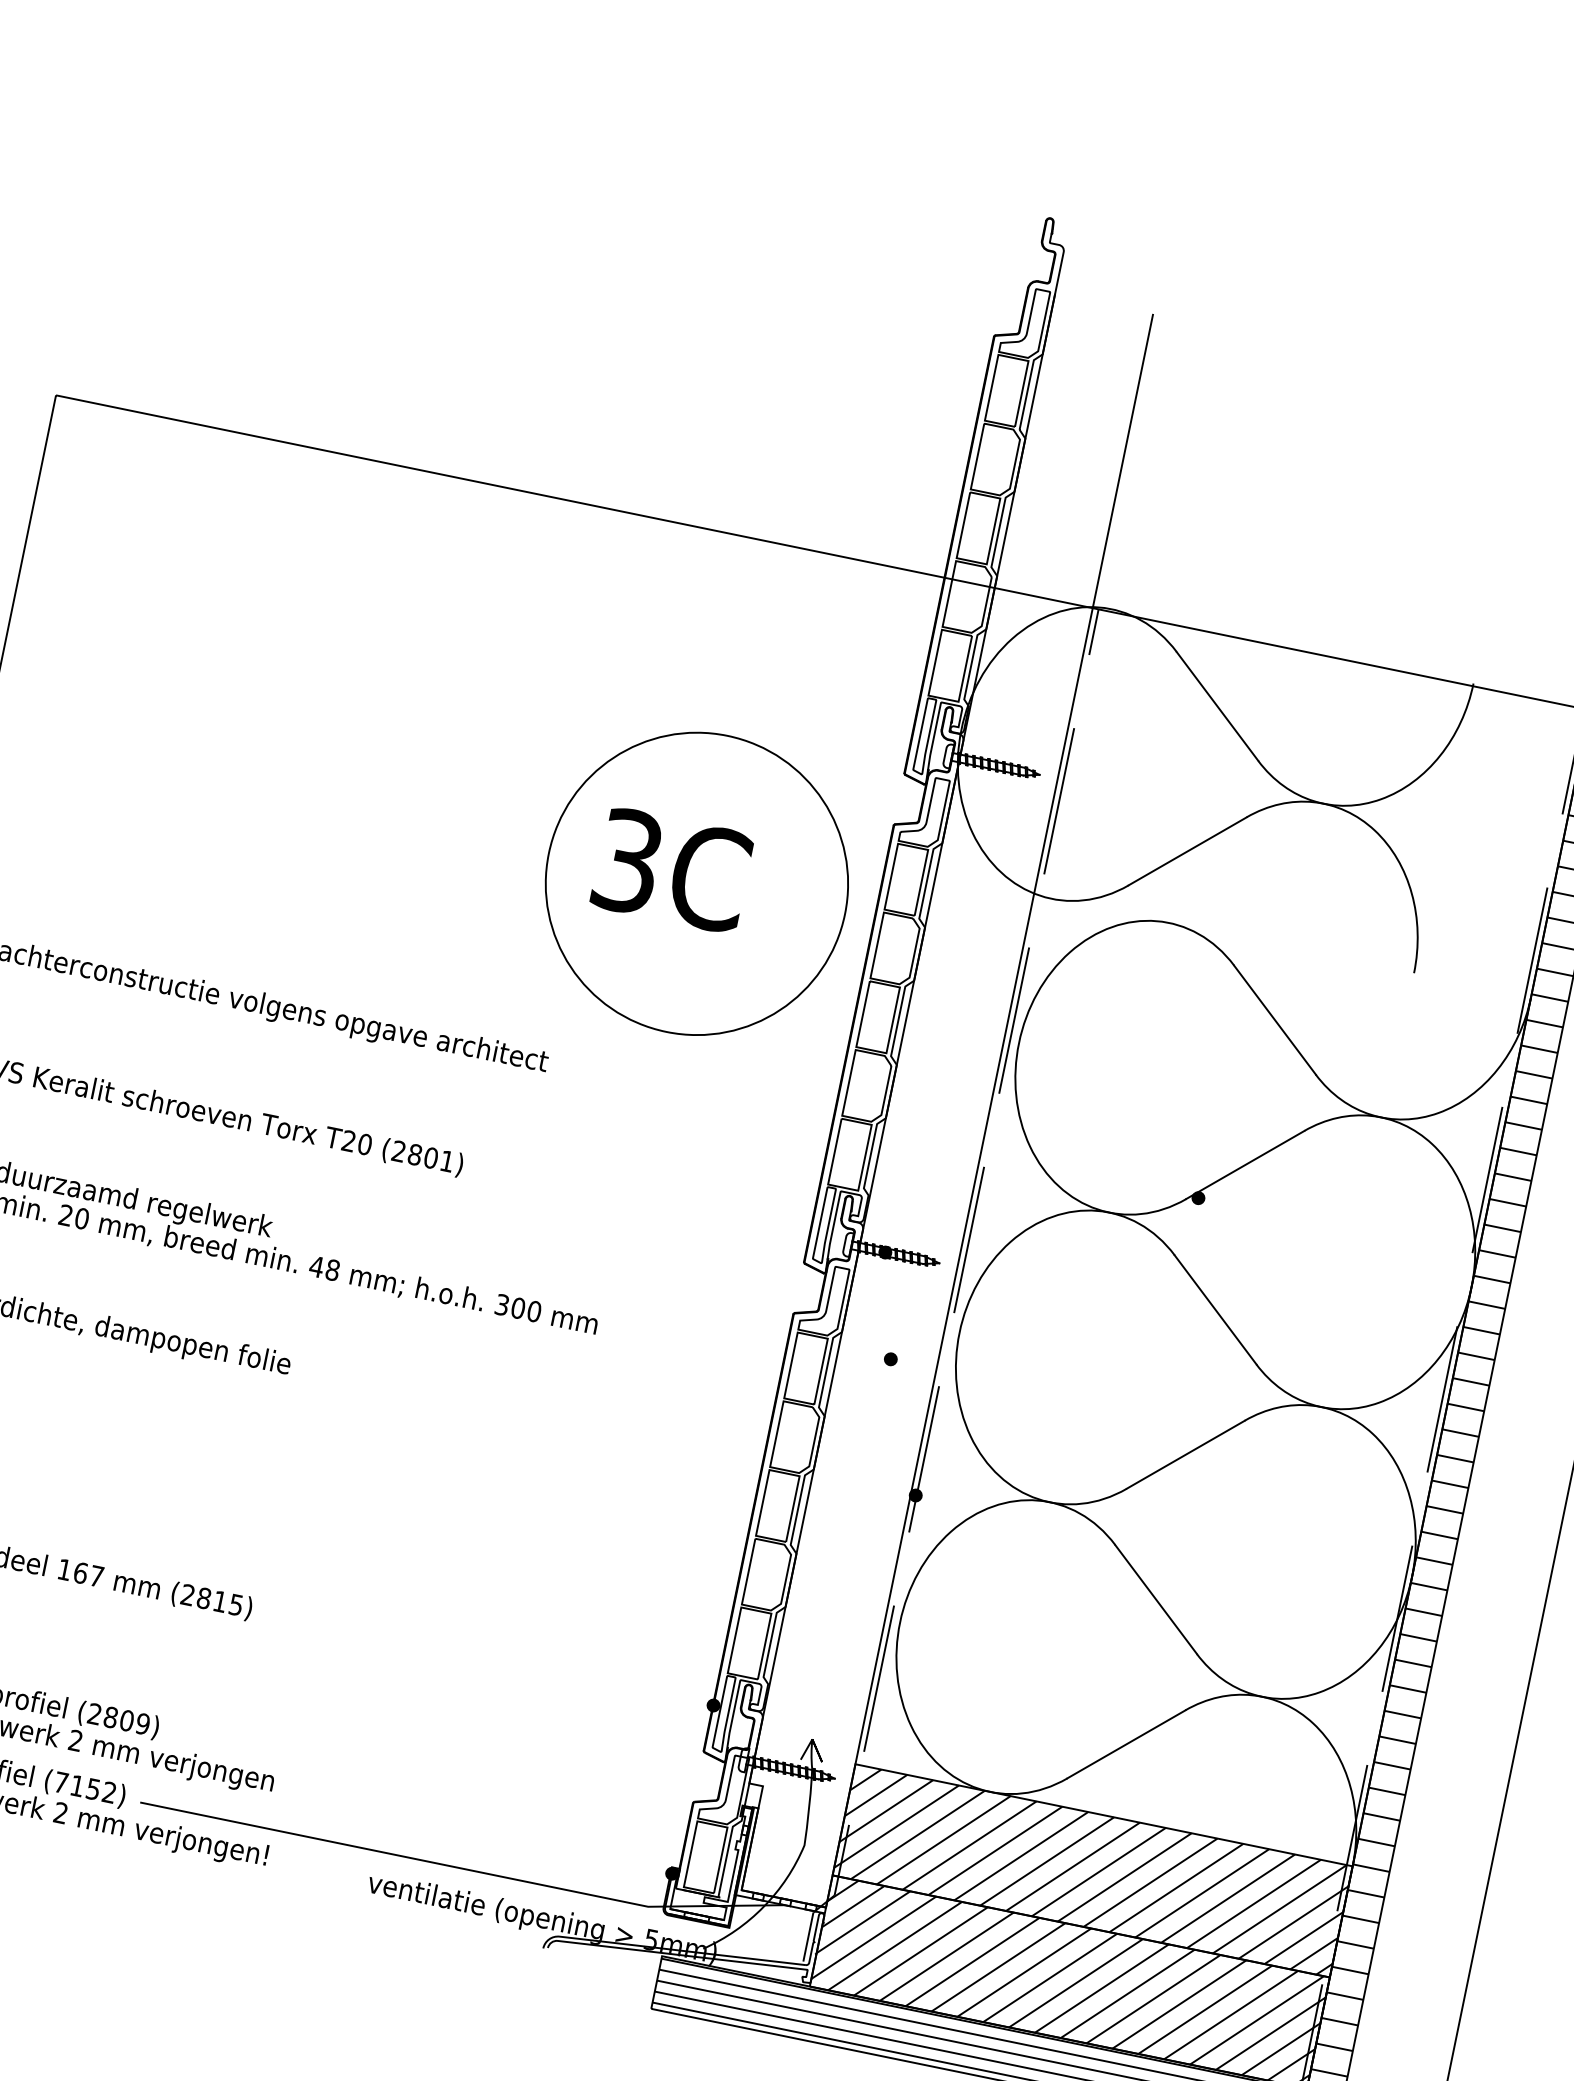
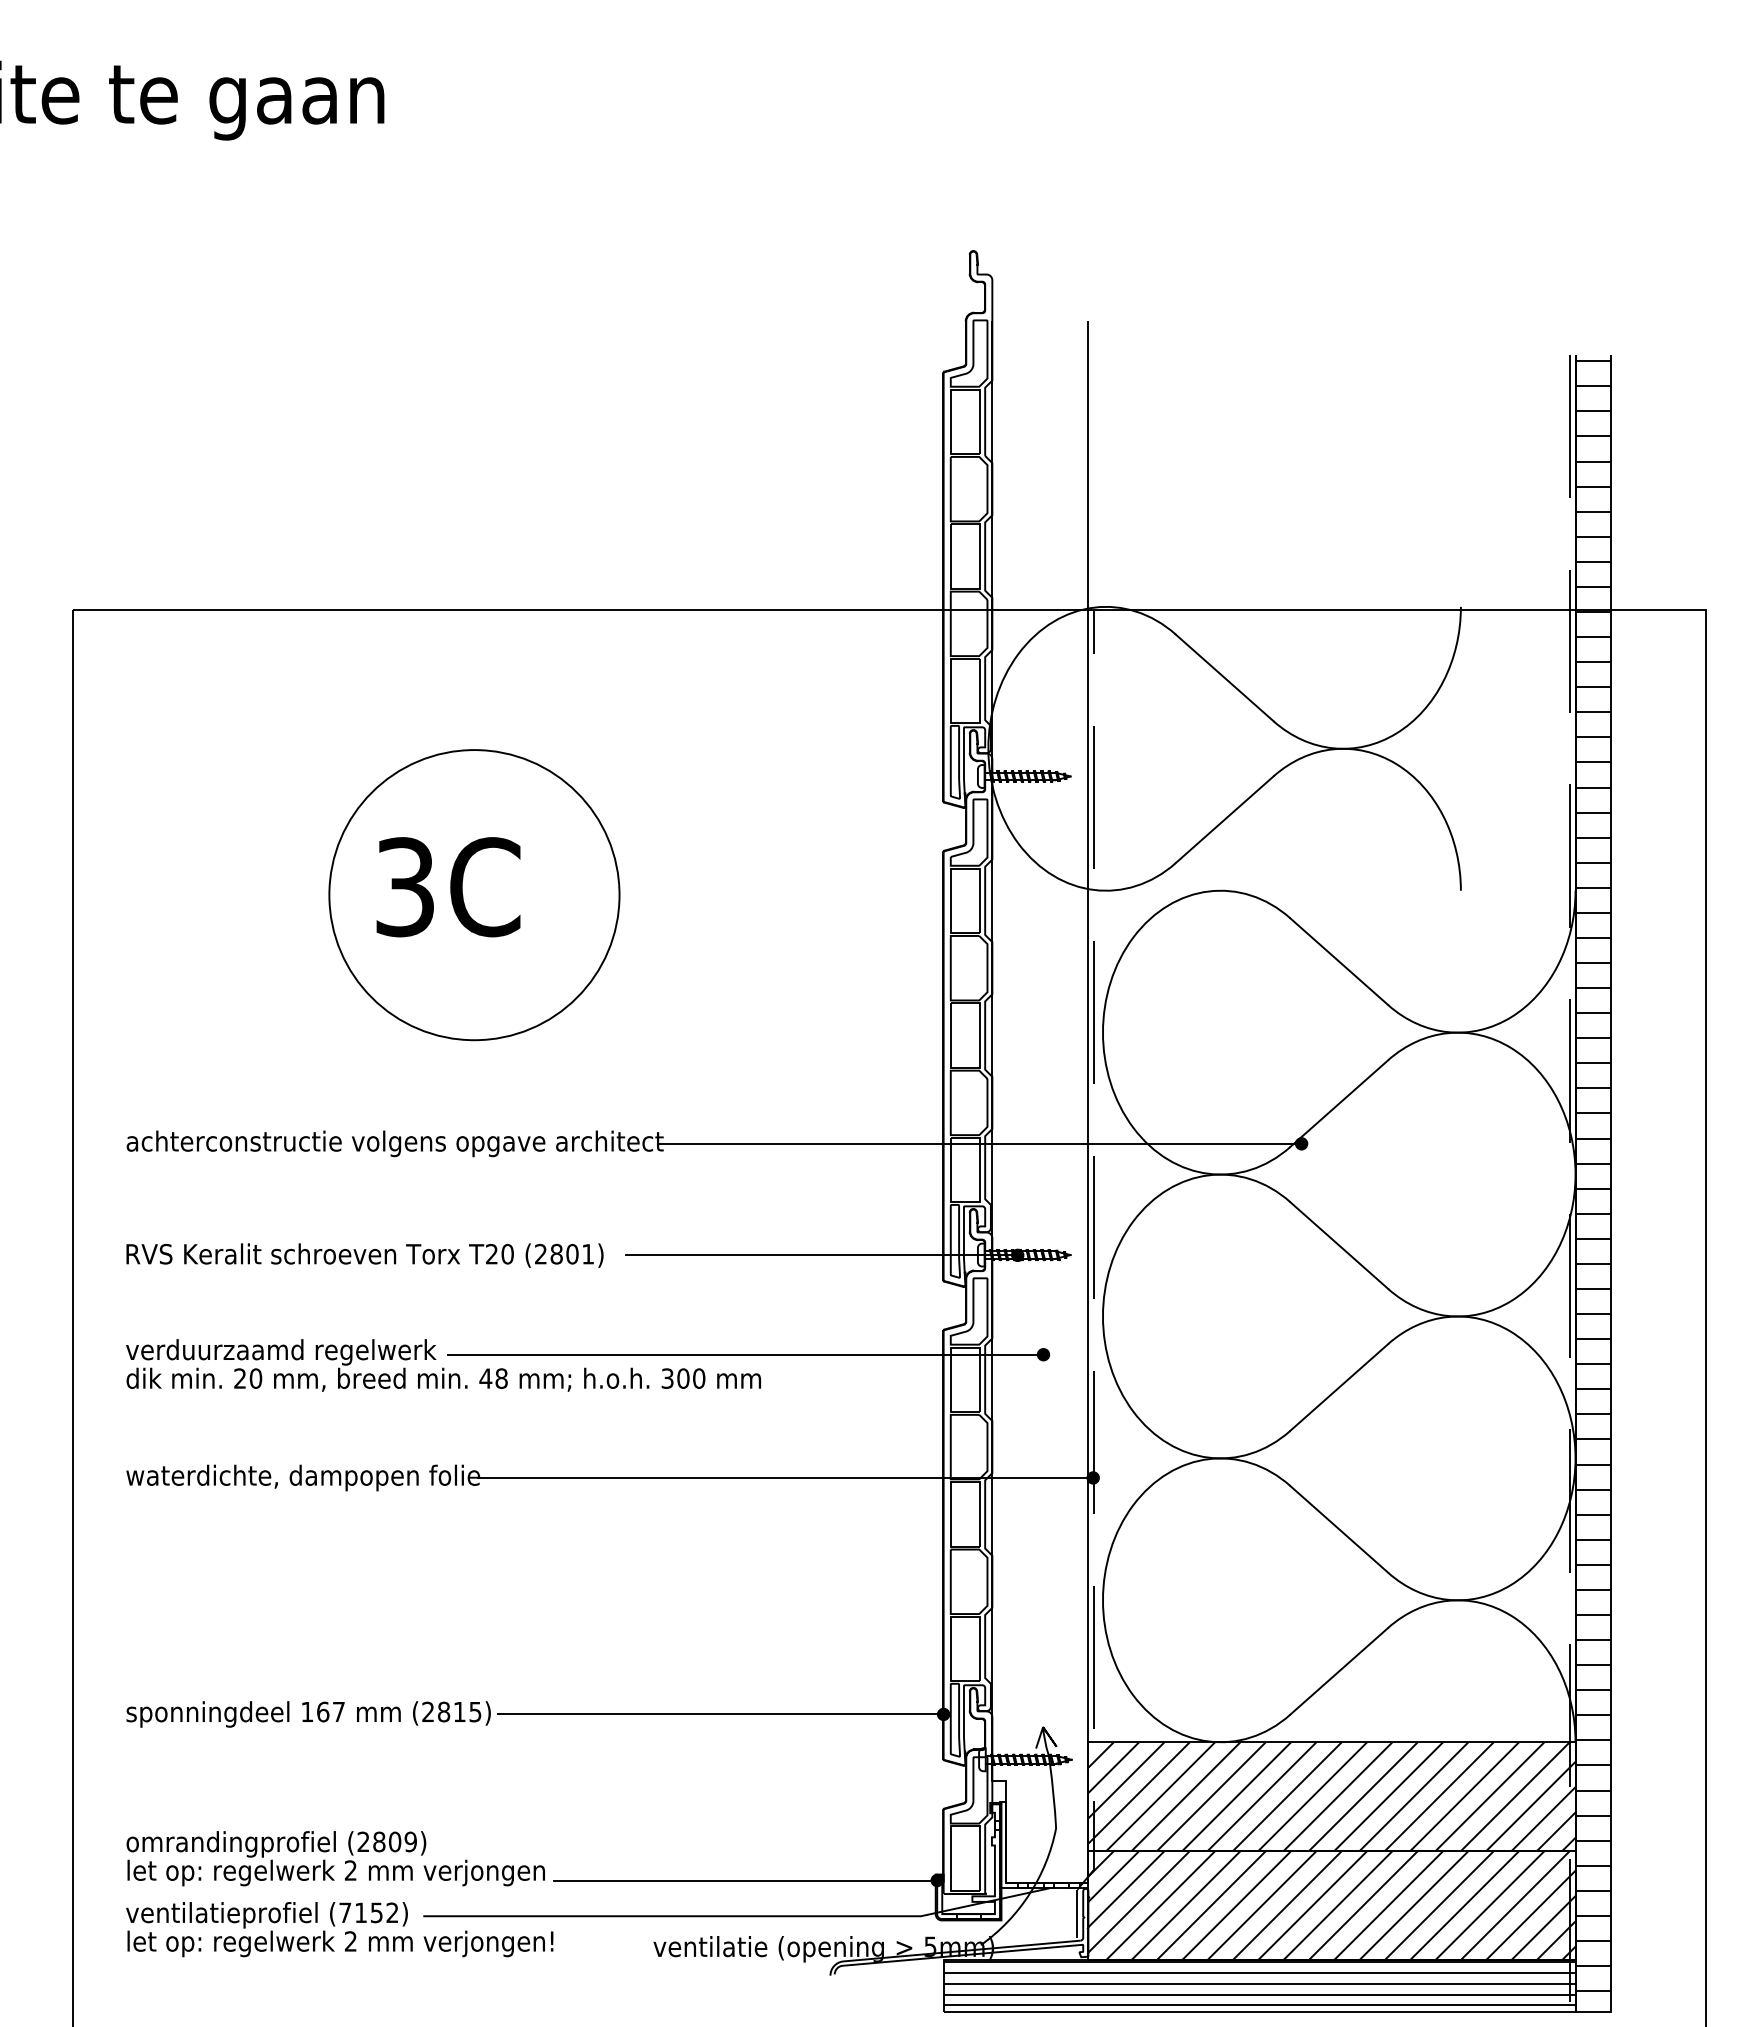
part: (696, 884) -> (474, 895), moved
line: (870, 1130) -> (980, 1143), added
line: (685, 1211) -> (821, 1255), added
line: (586, 1296) -> (745, 1354), added
line: (601, 1430) -> (785, 1477), added
line: (485, 1658) -> (720, 1714), added
line: (476, 1833) -> (745, 1880), added

